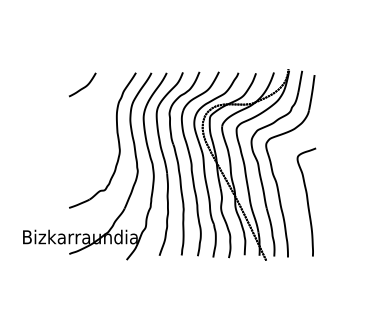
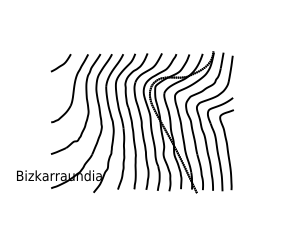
part: (94, 119) -> (69, 88), added
part: (297, 194) -> (220, 144), added

